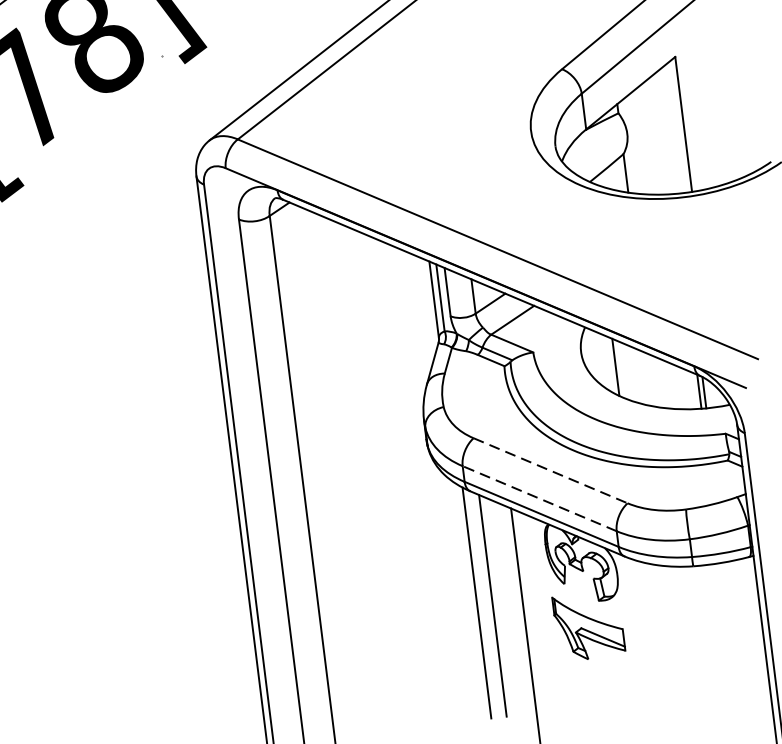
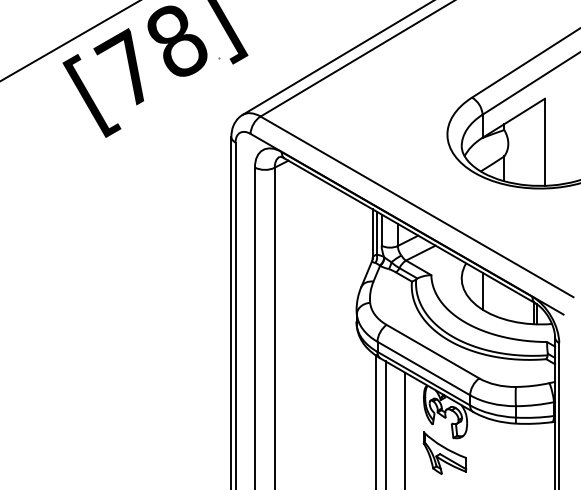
line: (551, 470) -> (433, 351), dashed -> solid
line: (539, 498) -> (423, 368), dashed -> solid

